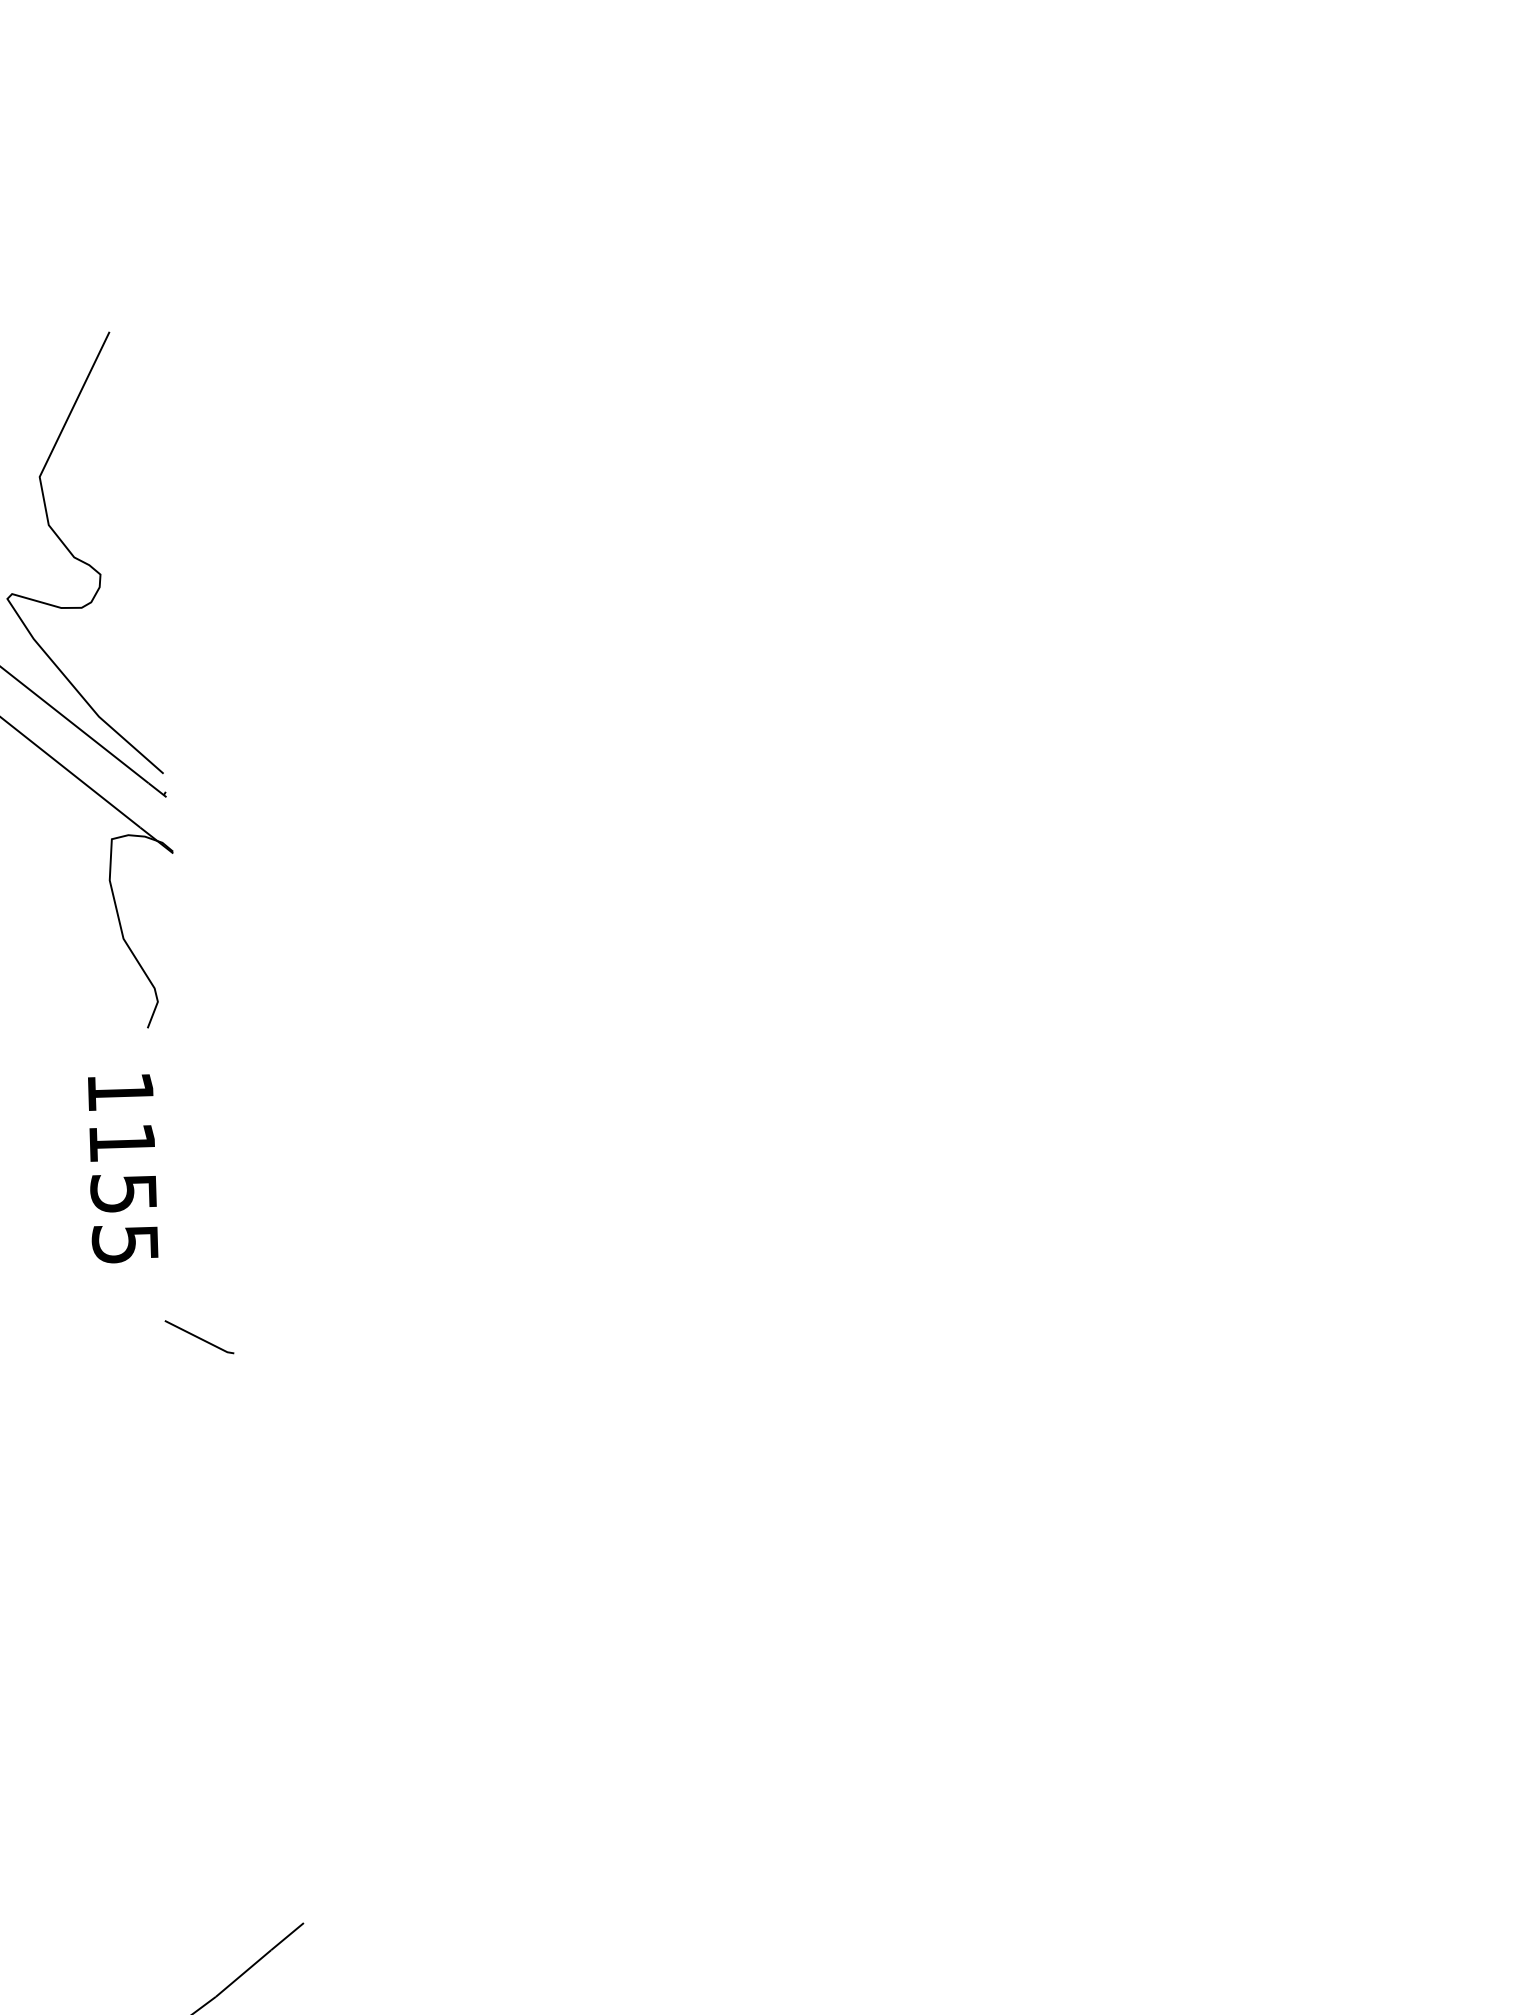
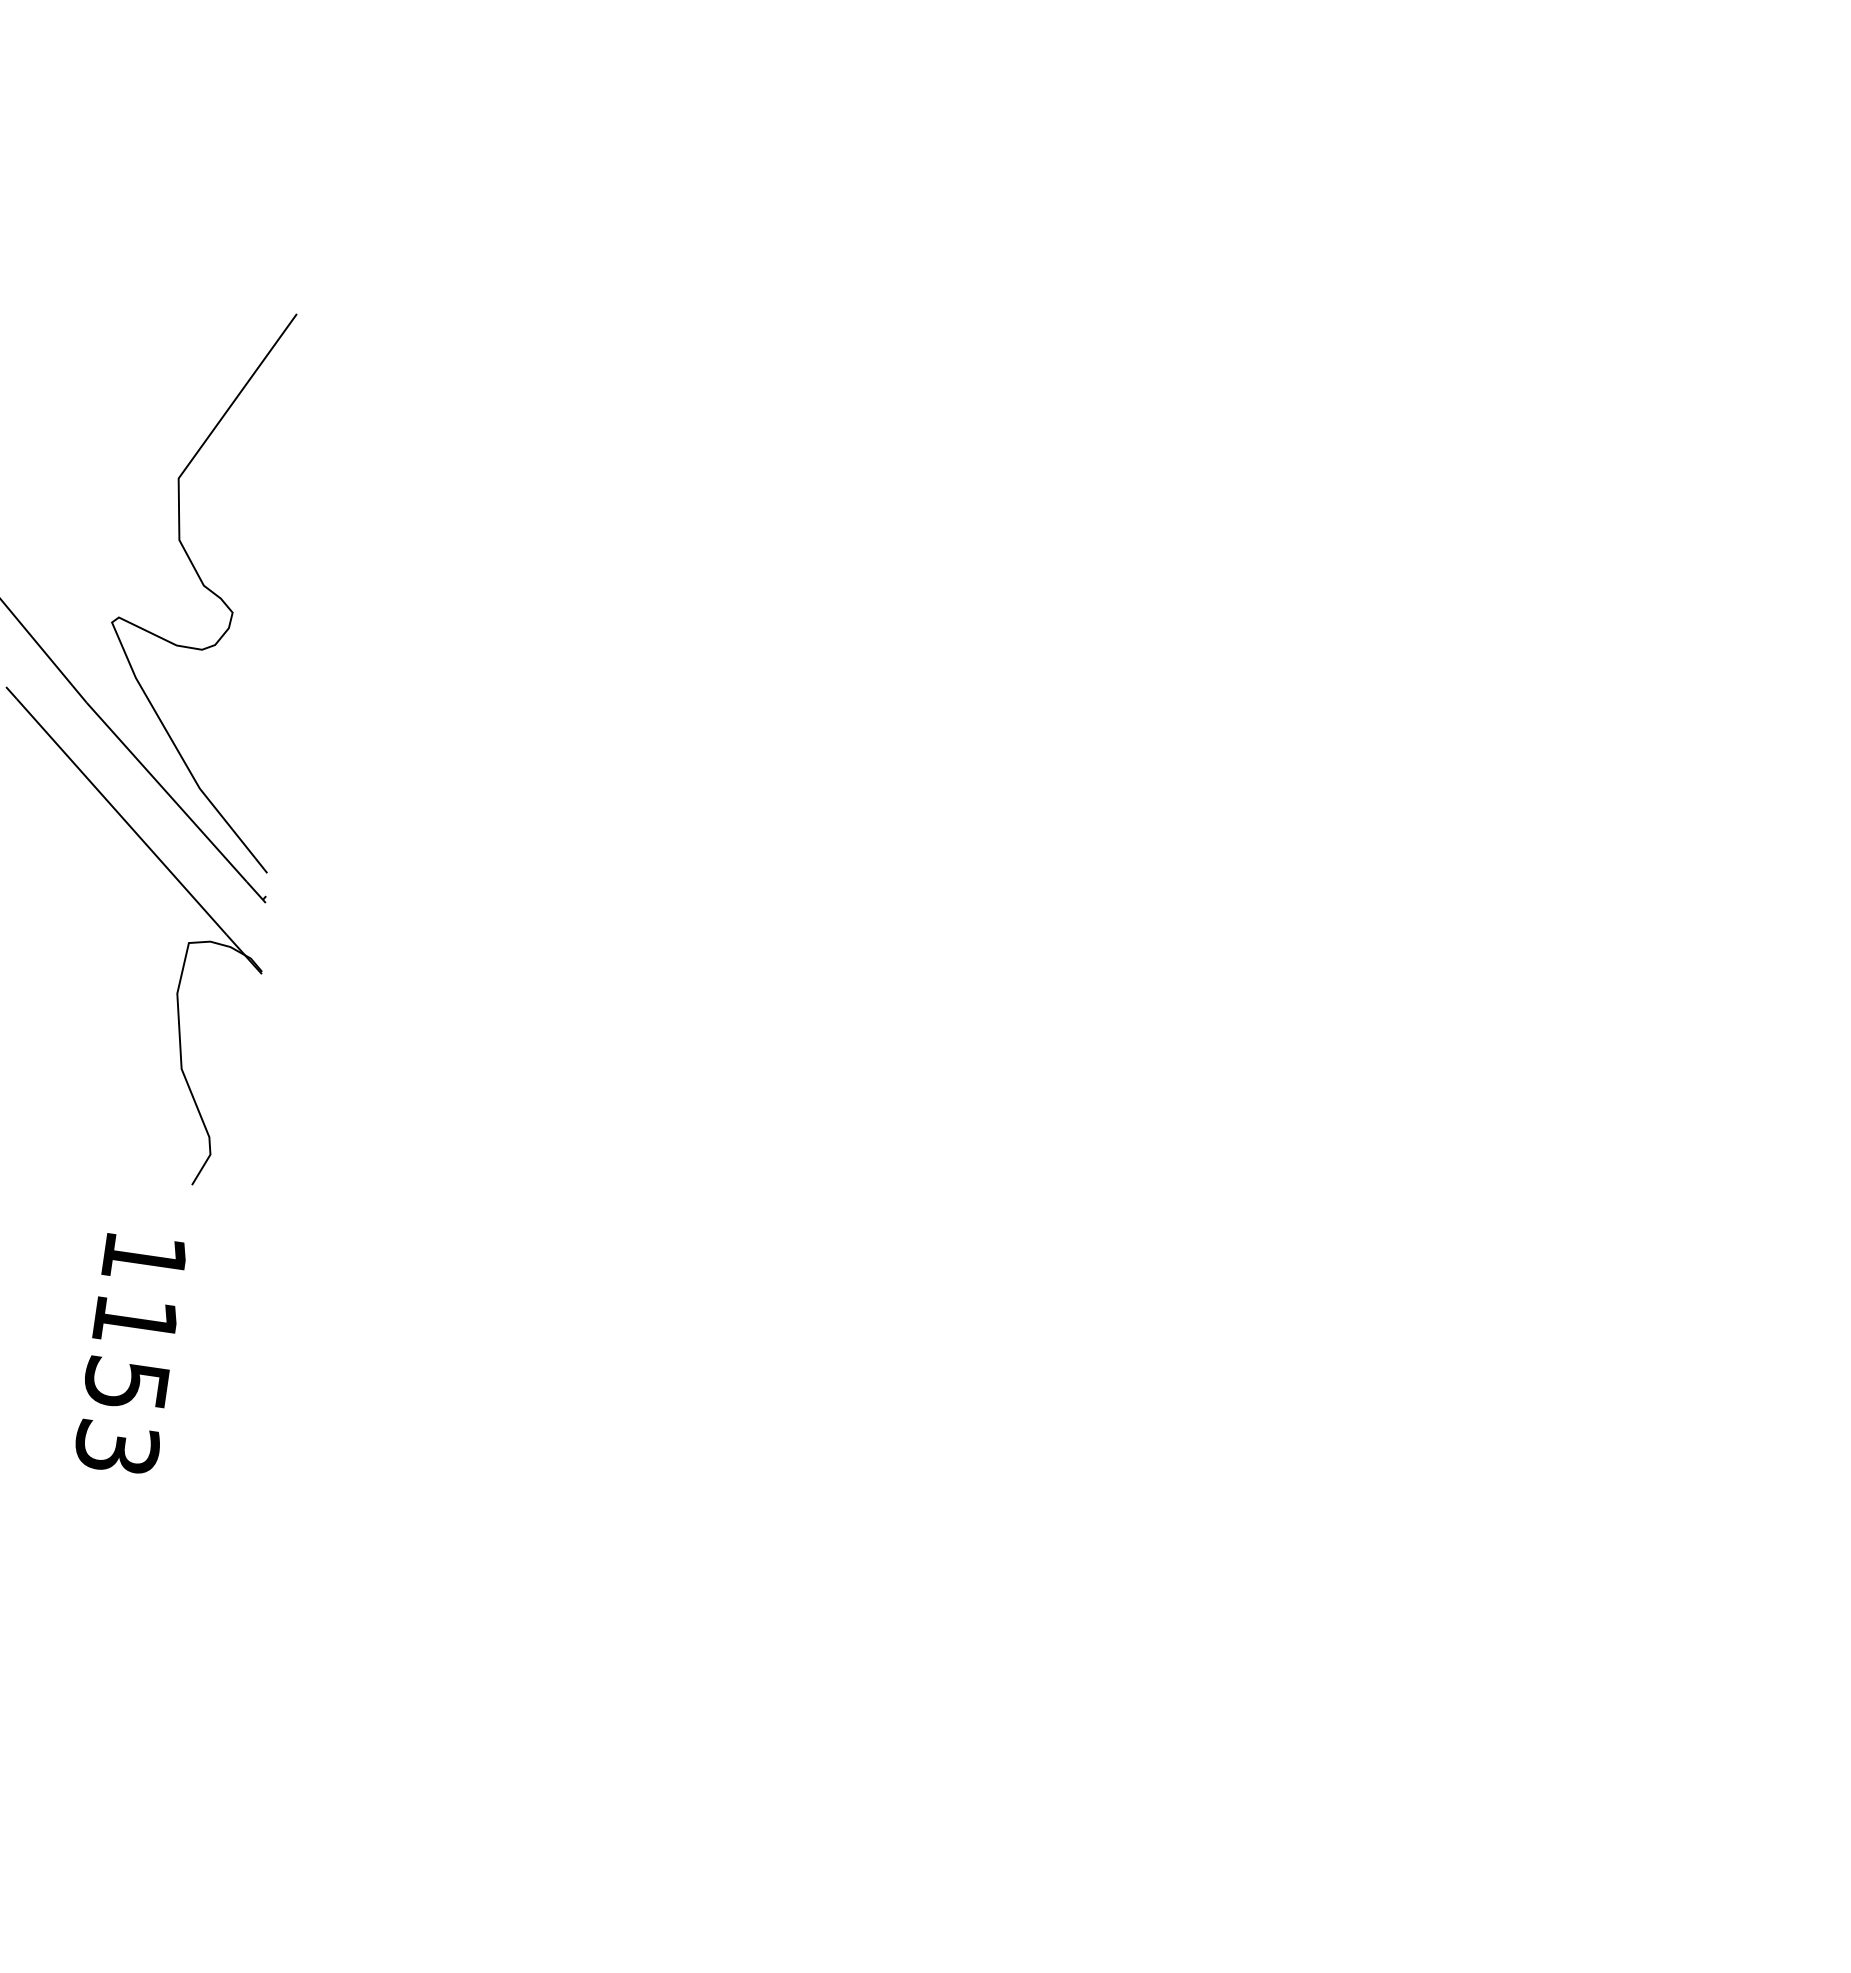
text: (125, 1244) -> (117, 1448), 1155 -> 1153
line: (199, 1337) -> (188, 1579), removed

